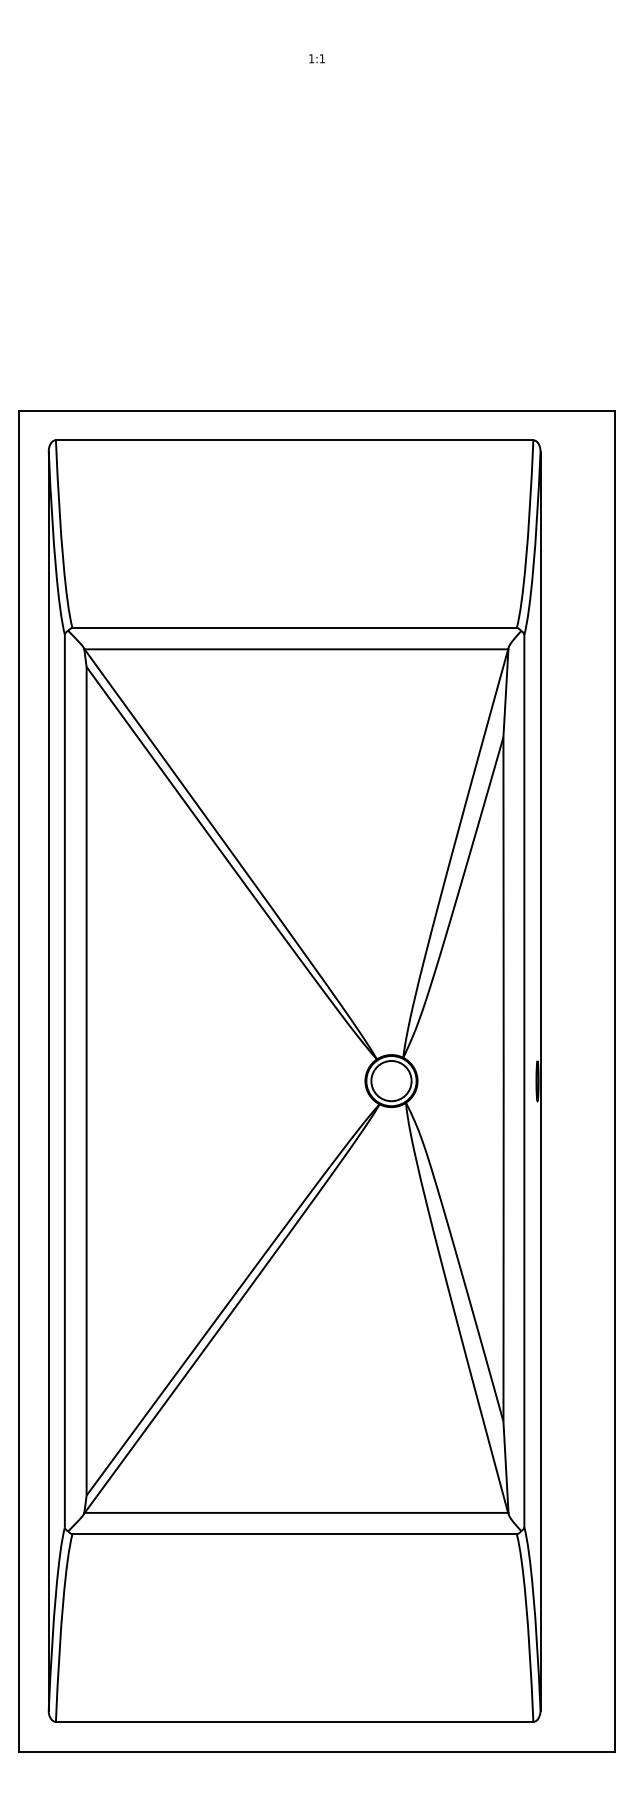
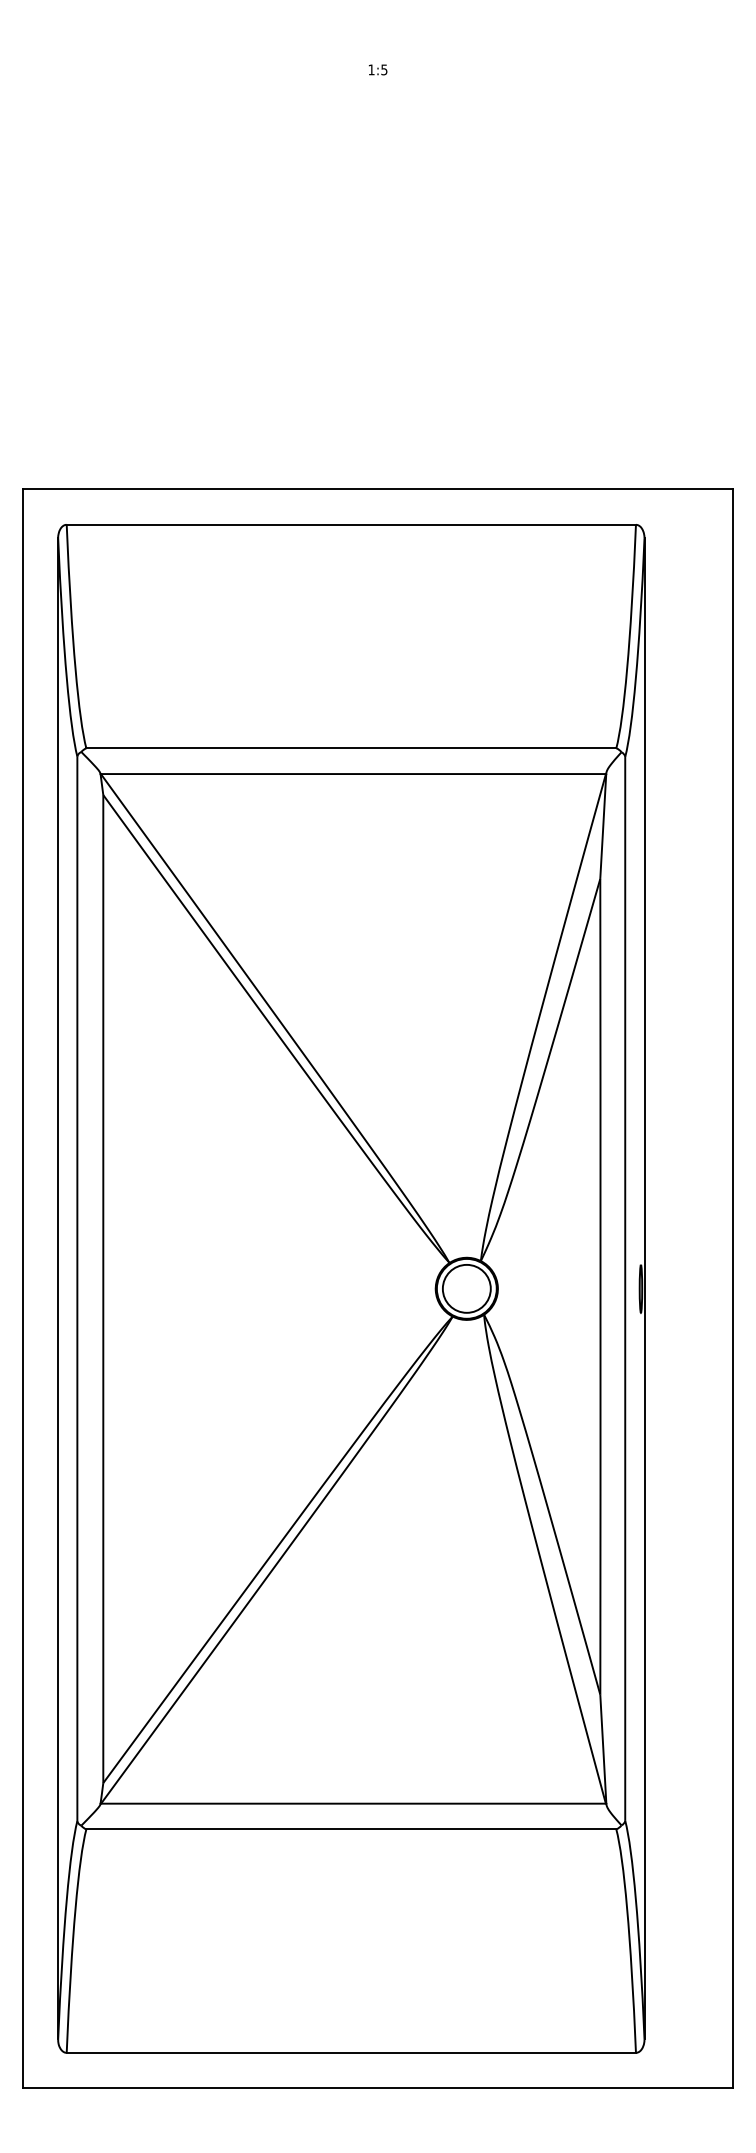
text: (322, 58) -> (384, 69), 1:1 -> 1:5

